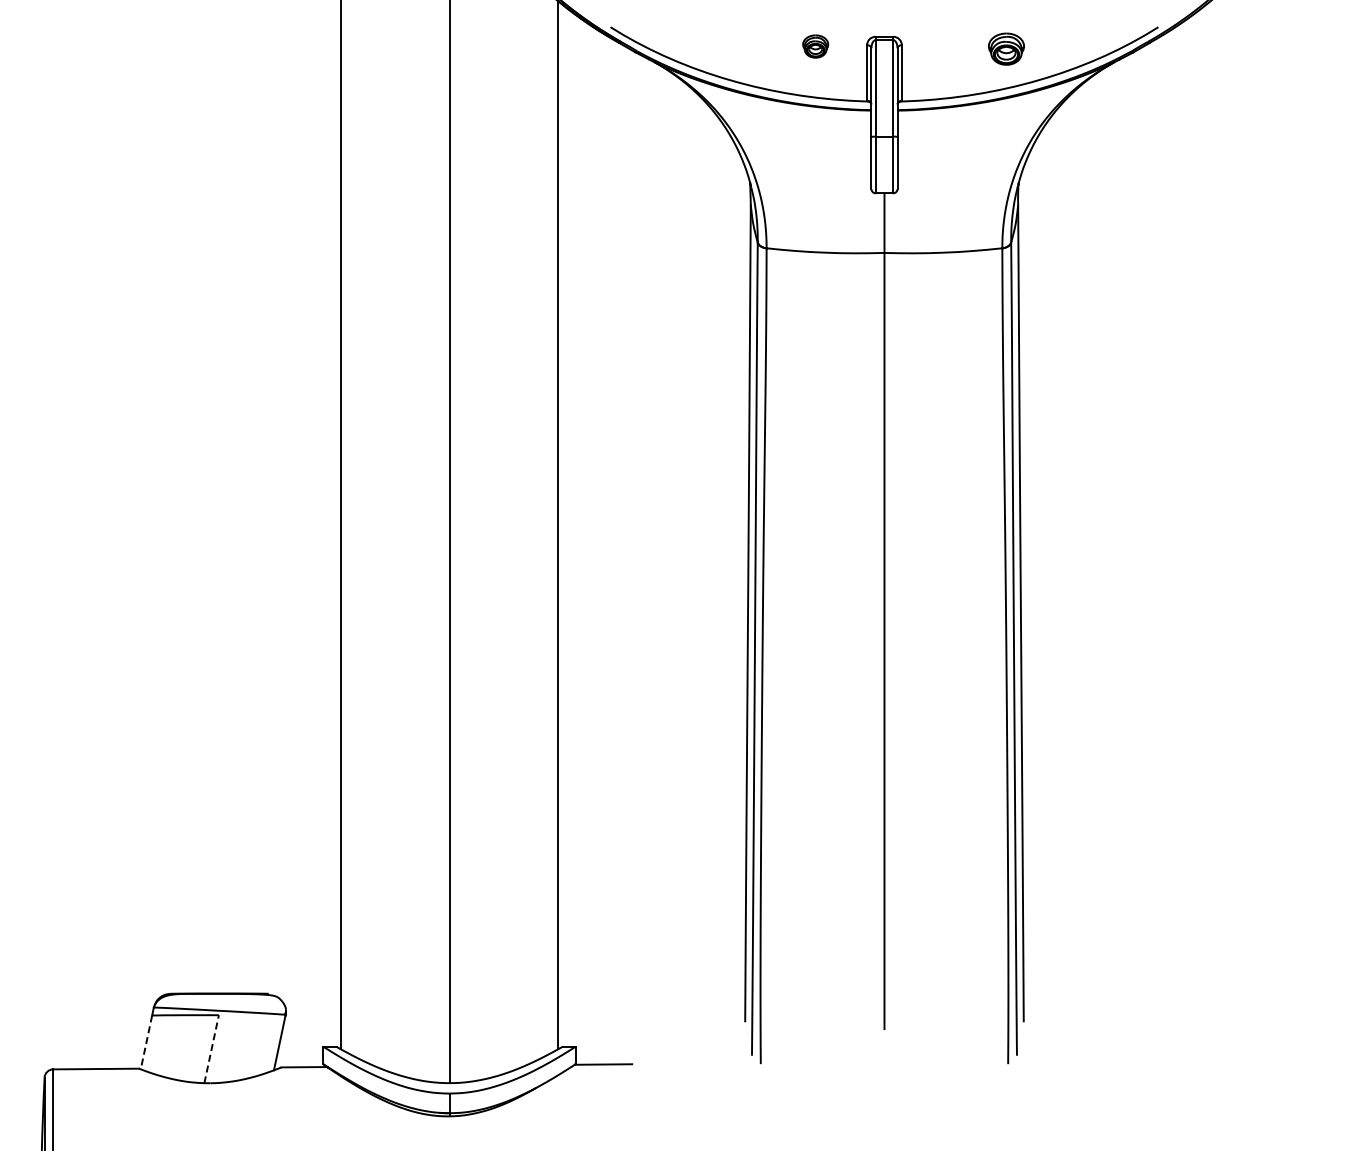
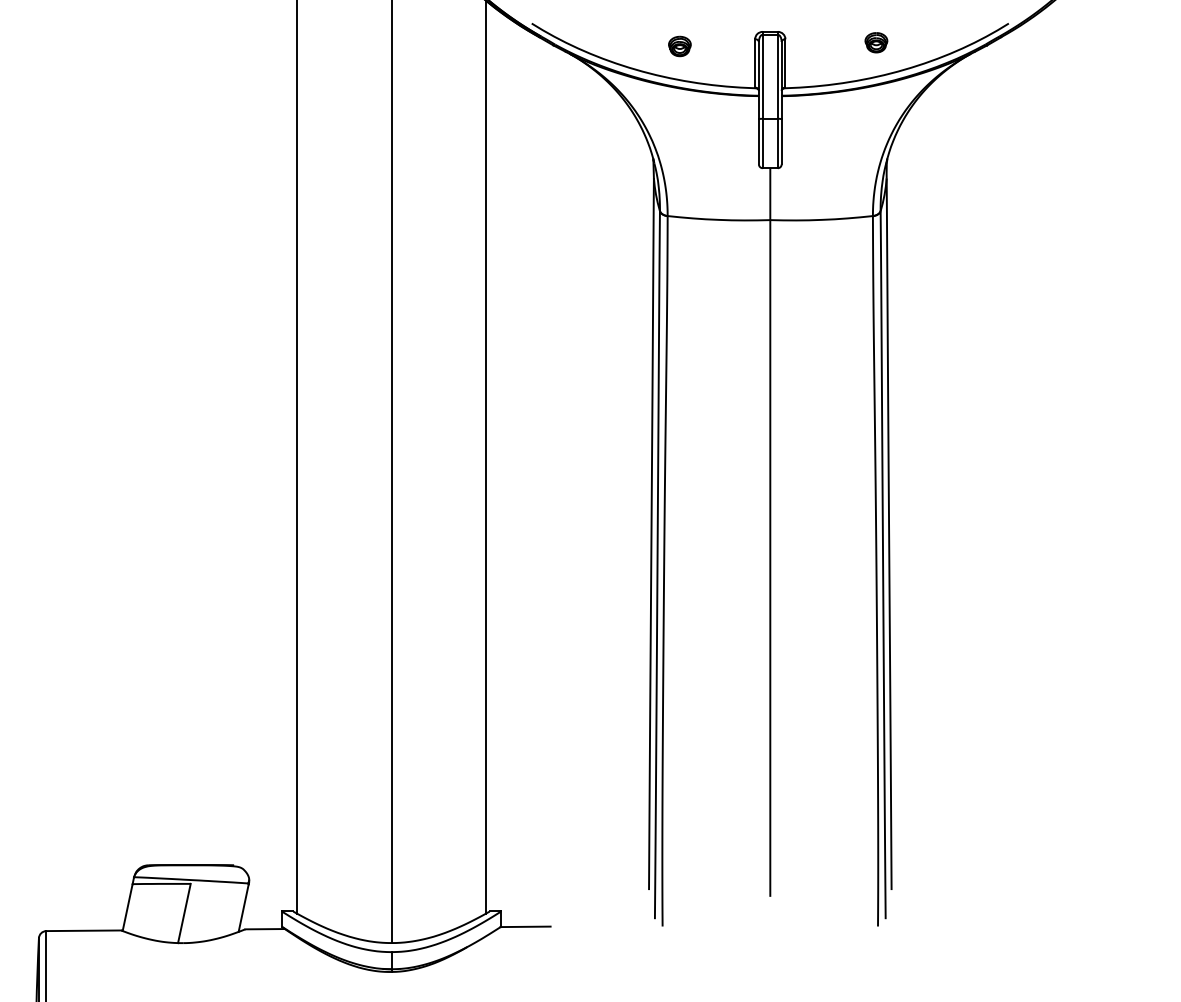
part: (815, 46) -> (679, 46), moved
part: (1005, 49) -> (875, 42), size x0.71
line: (146, 1042) -> (127, 907), dashed -> solid
line: (211, 1049) -> (184, 913), dashed -> solid

